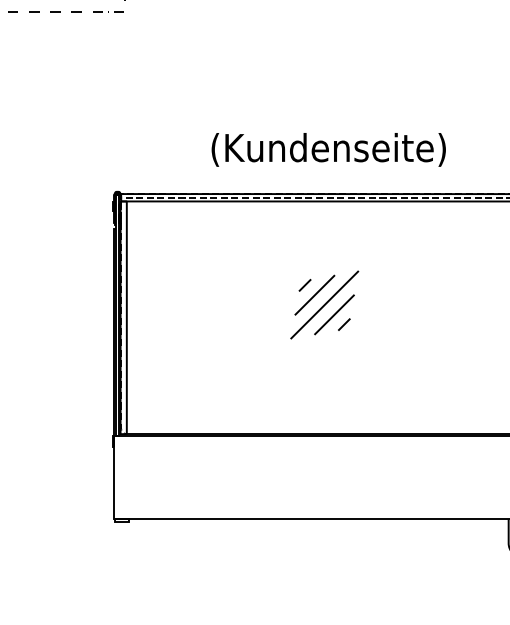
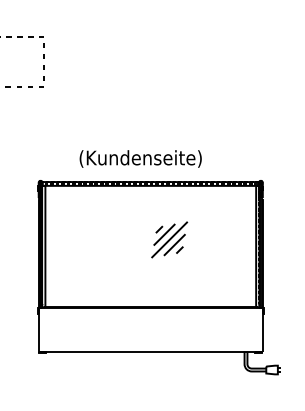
text: (328, 148) -> (140, 158), moved
part: (324, 304) -> (169, 239), moved

